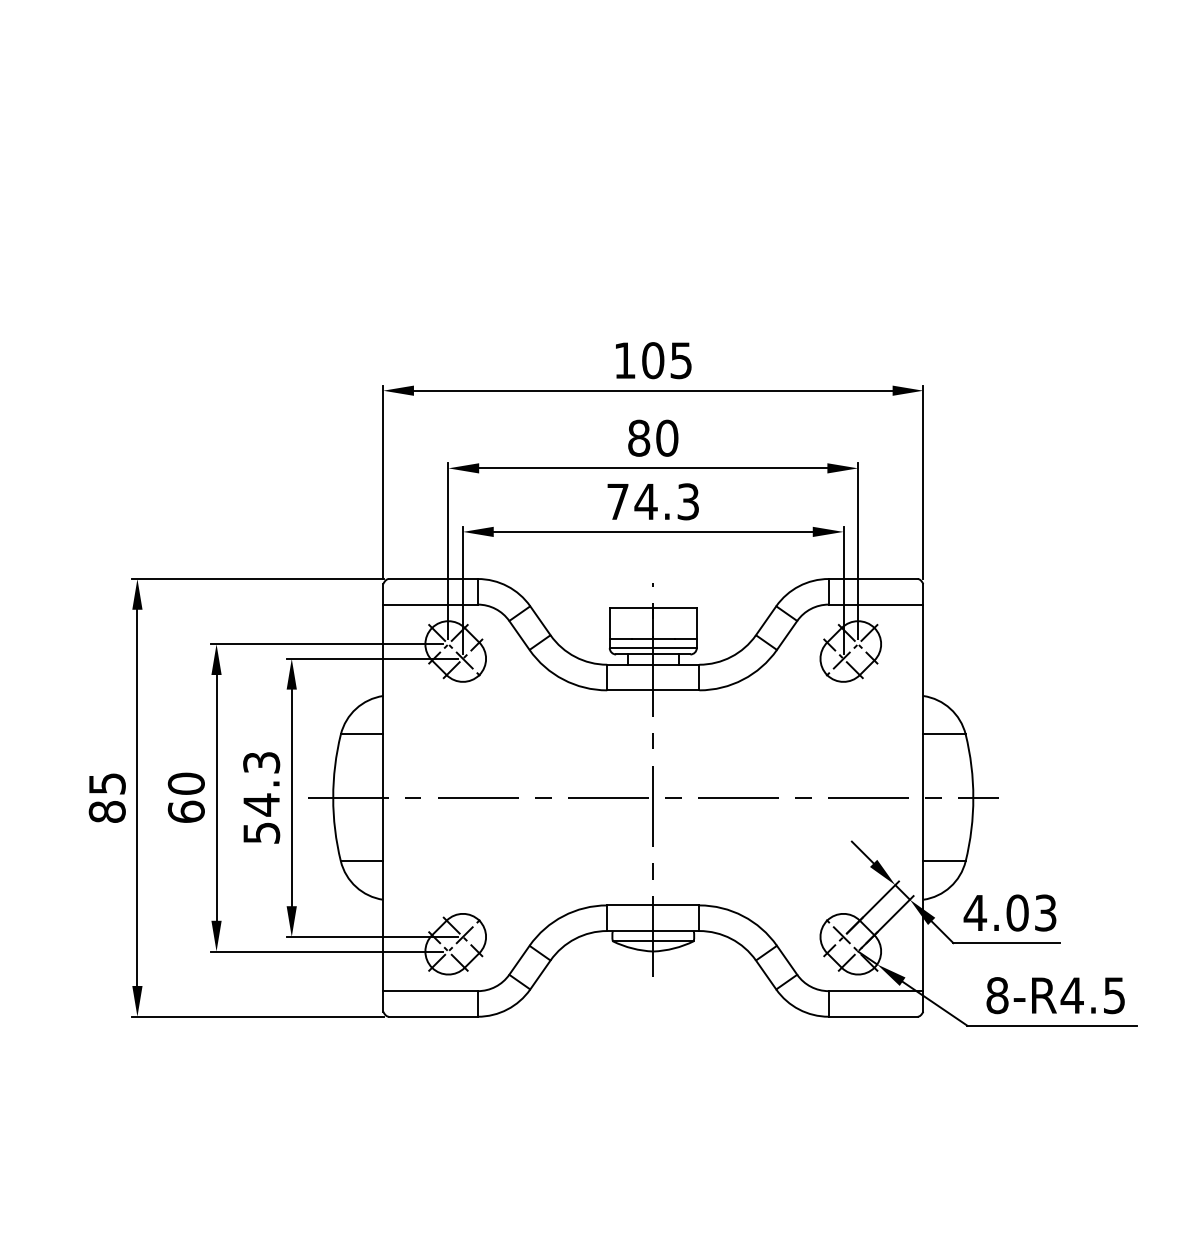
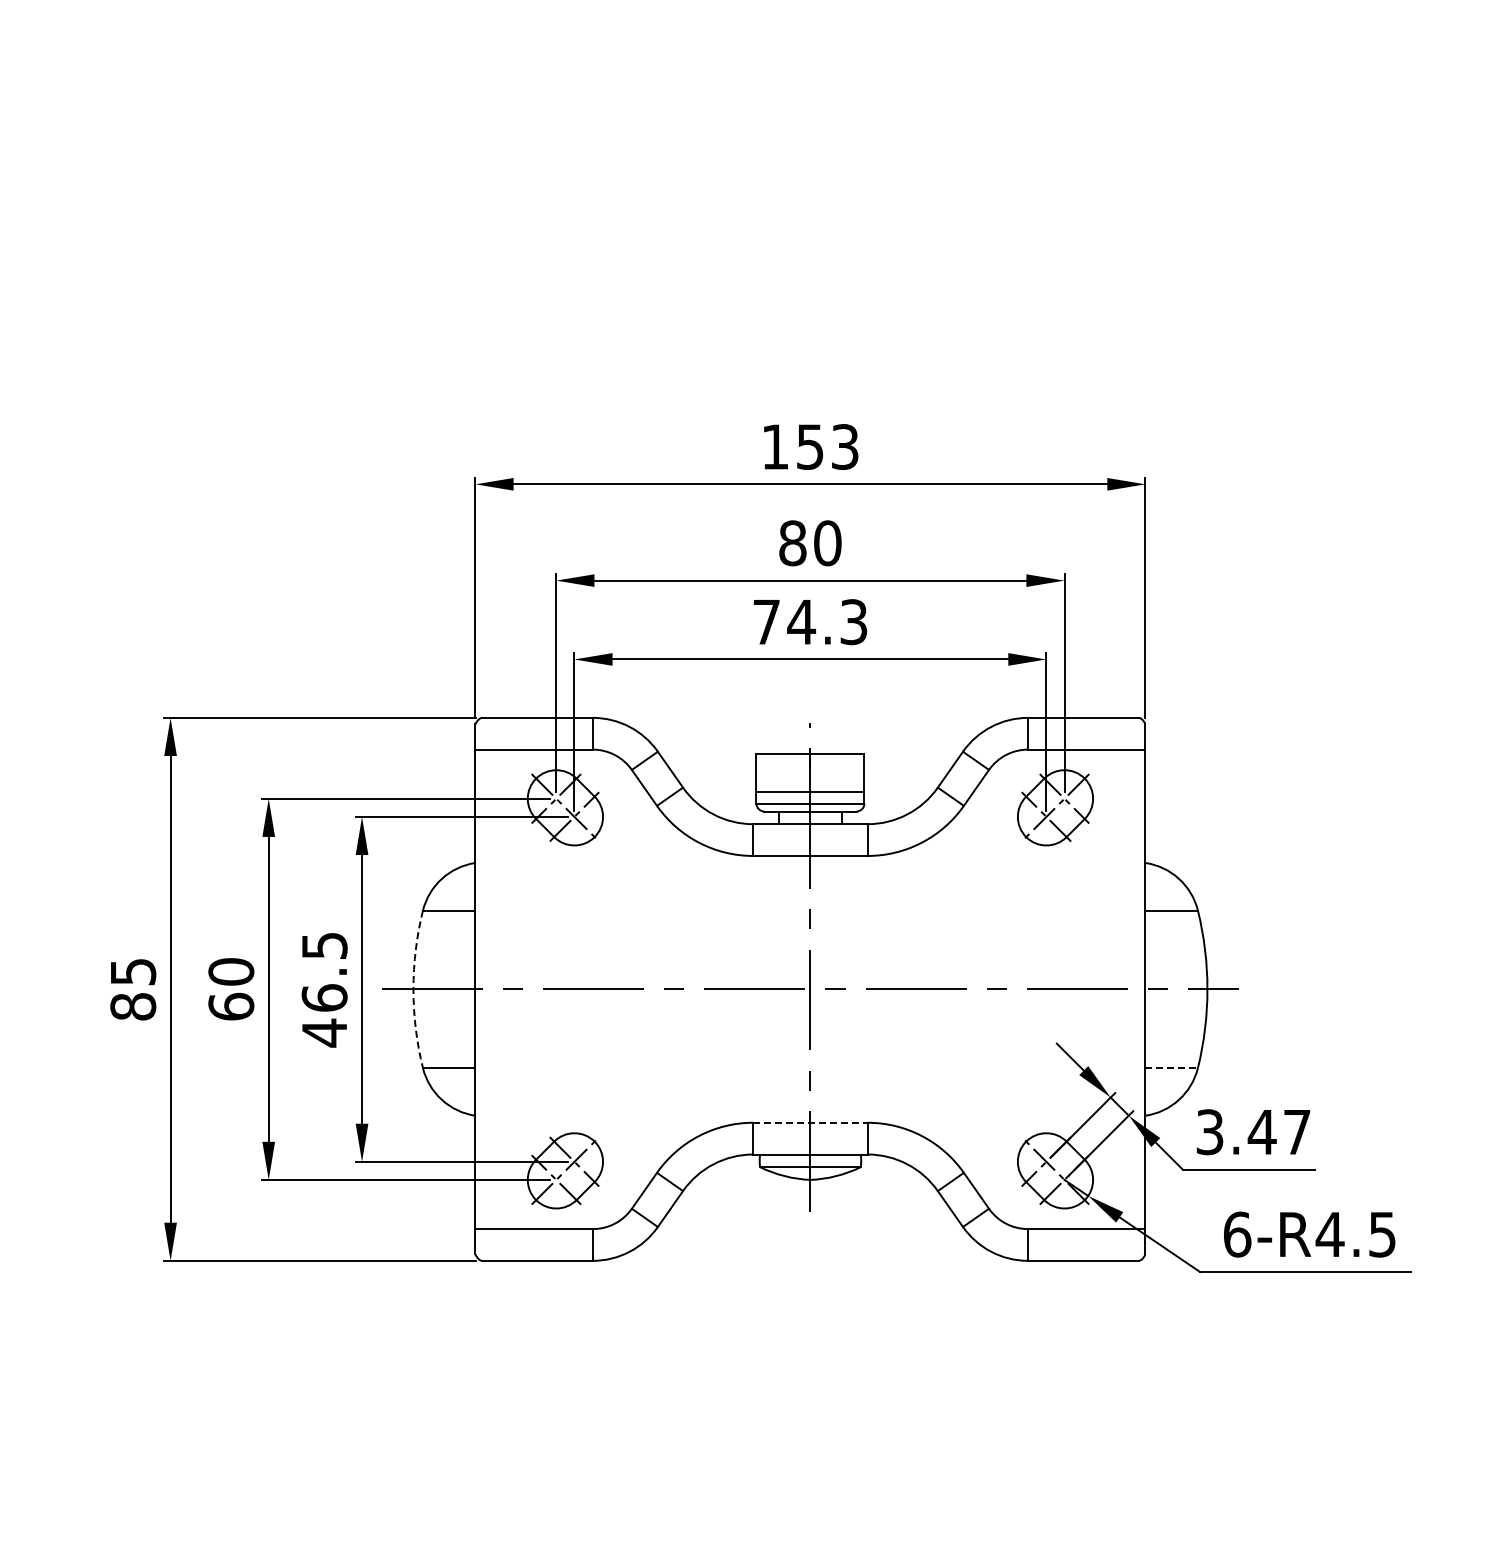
text: (667, 360) -> (827, 446), 105 -> 153
text: (261, 797) -> (324, 989), 54.3 -> 46.5
arc: (333, 797) -> (413, 989), solid -> dashed
line: (945, 861) -> (1172, 1068), solid -> dashed
line: (653, 905) -> (810, 1122), solid -> dashed
text: (1009, 913) -> (1252, 1132), 4.03 -> 3.47
text: (997, 995) -> (1237, 1234), 8-R4.5 -> 6-R4.5

